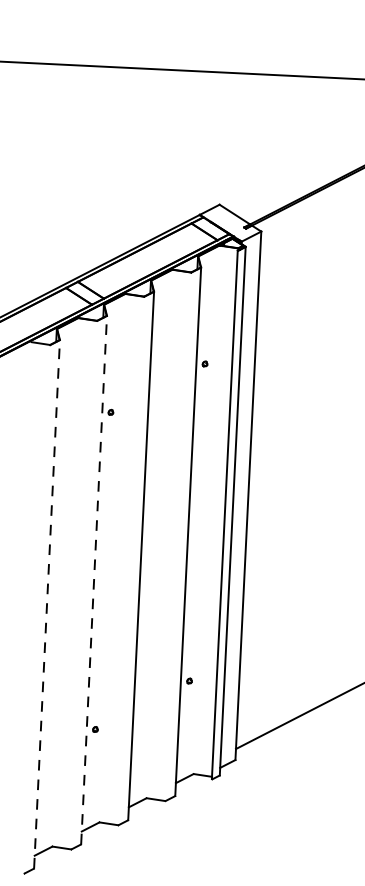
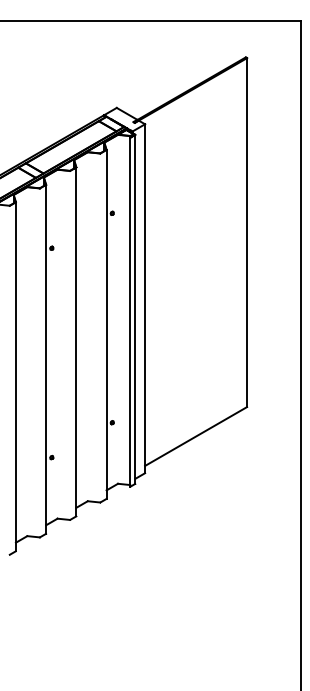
line: (94, 578) -> (46, 358), dashed -> solid
line: (46, 603) -> (15, 376), dashed -> solid

